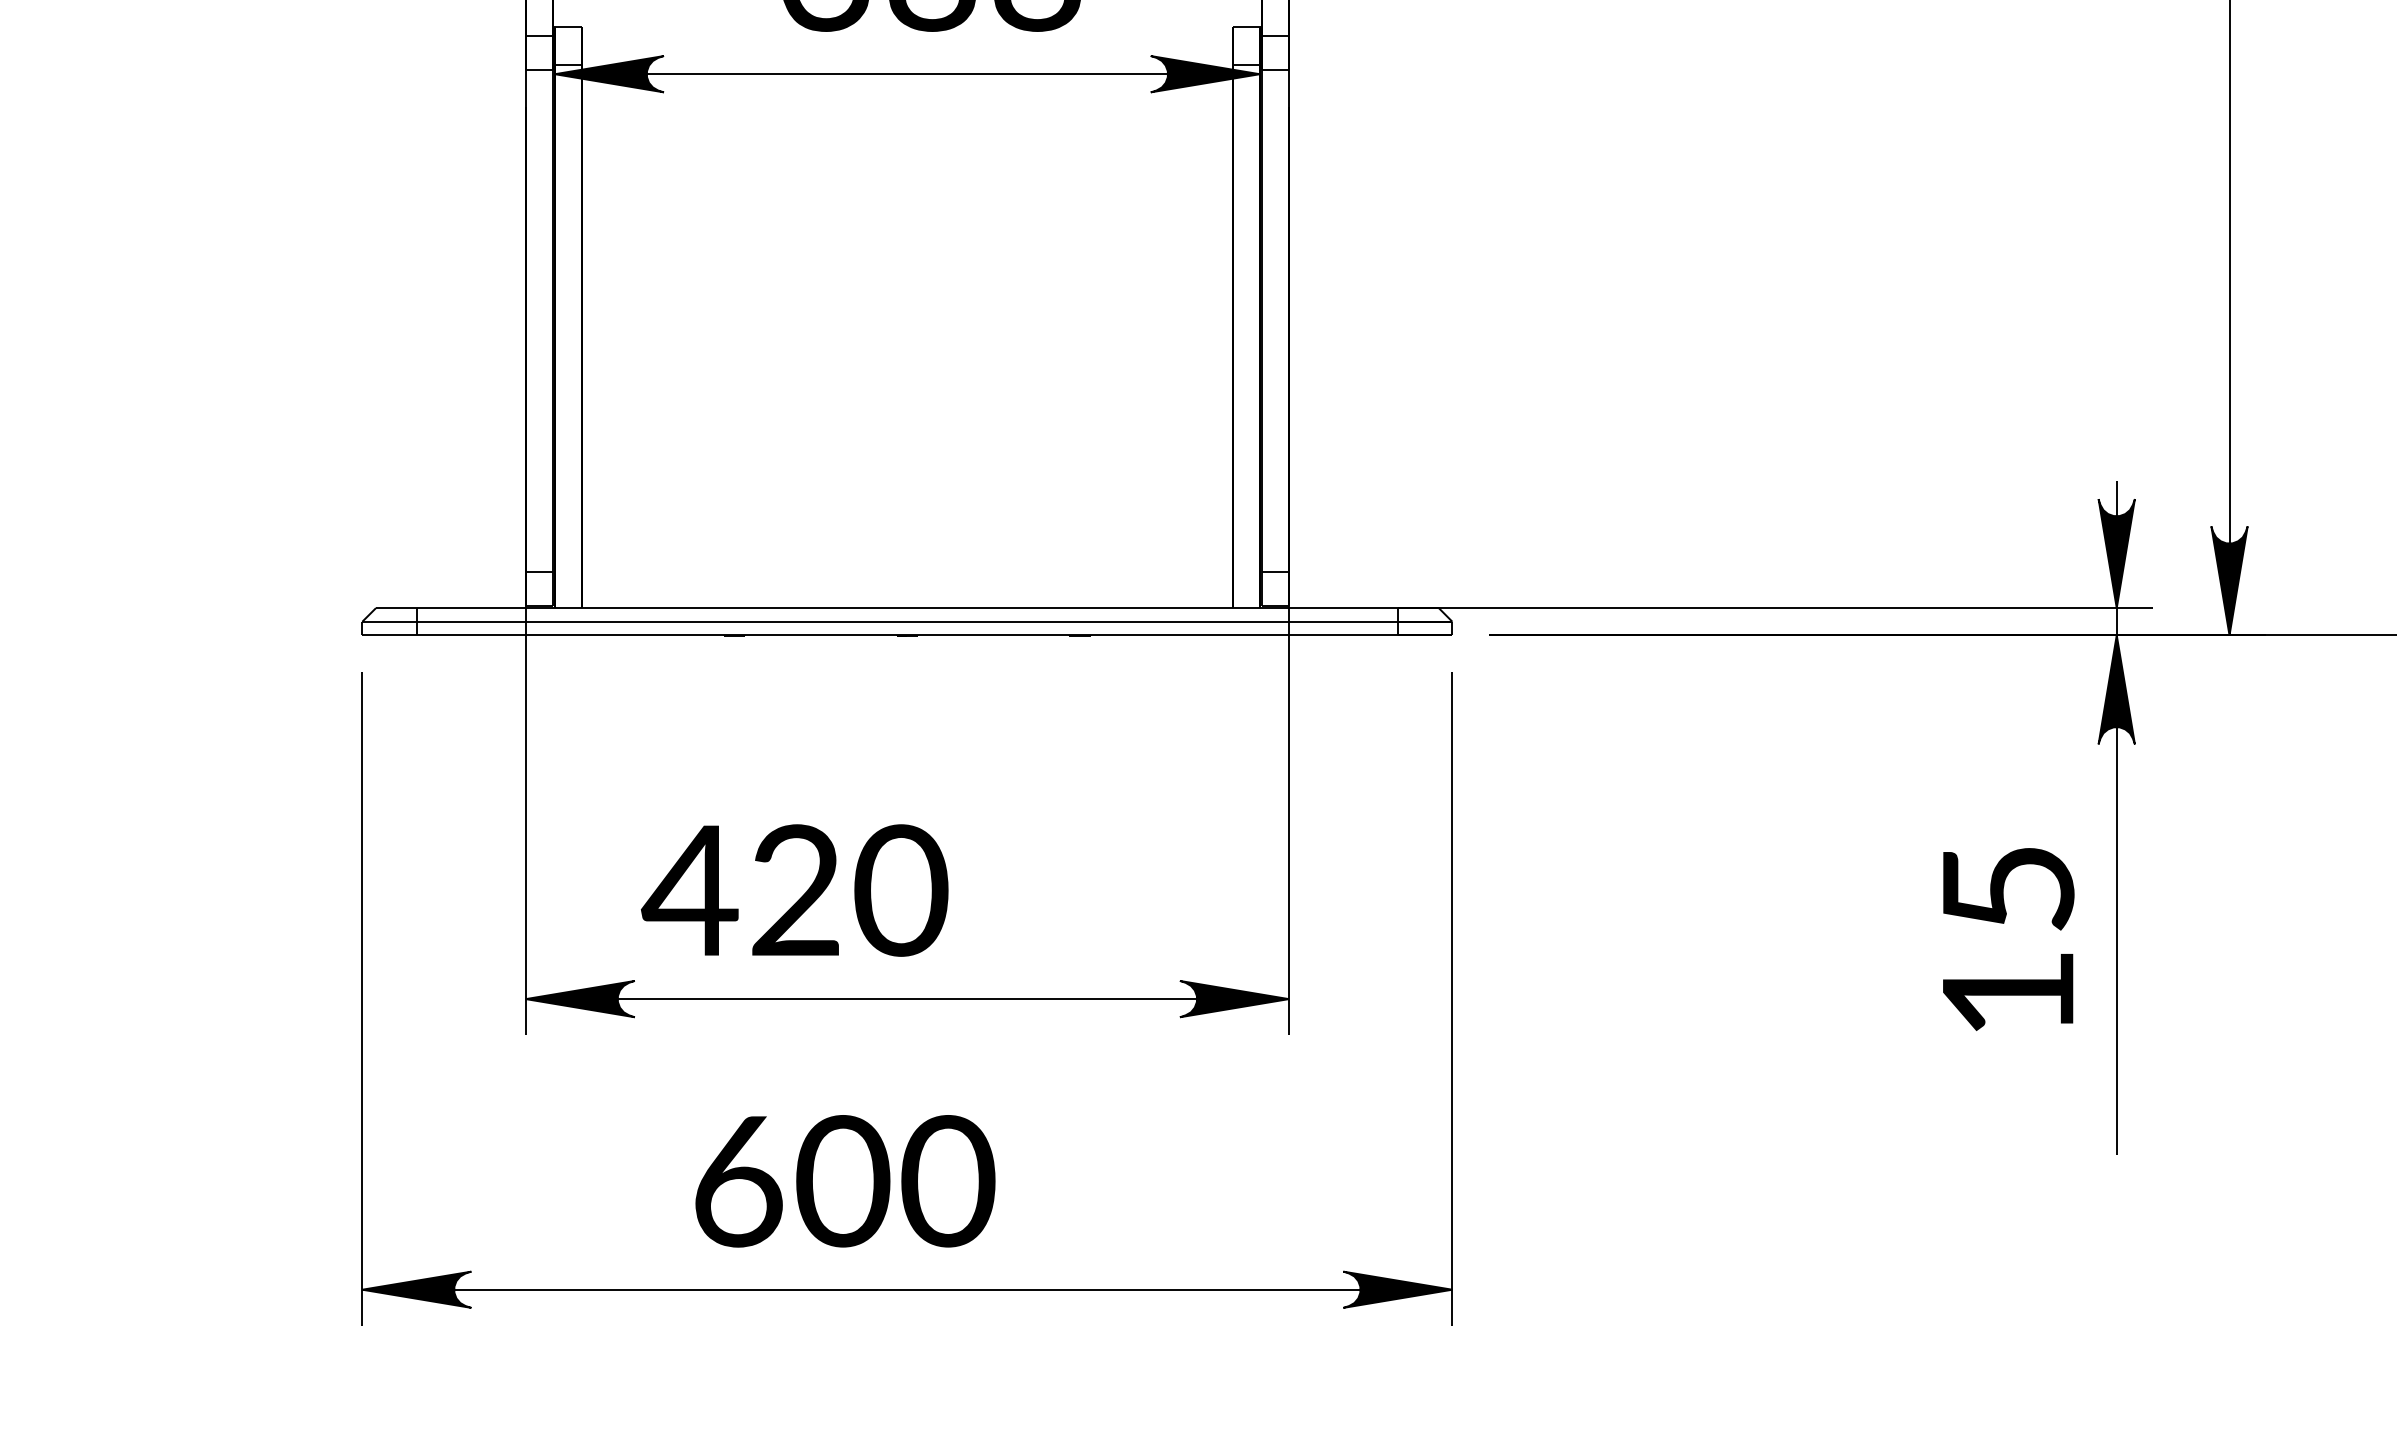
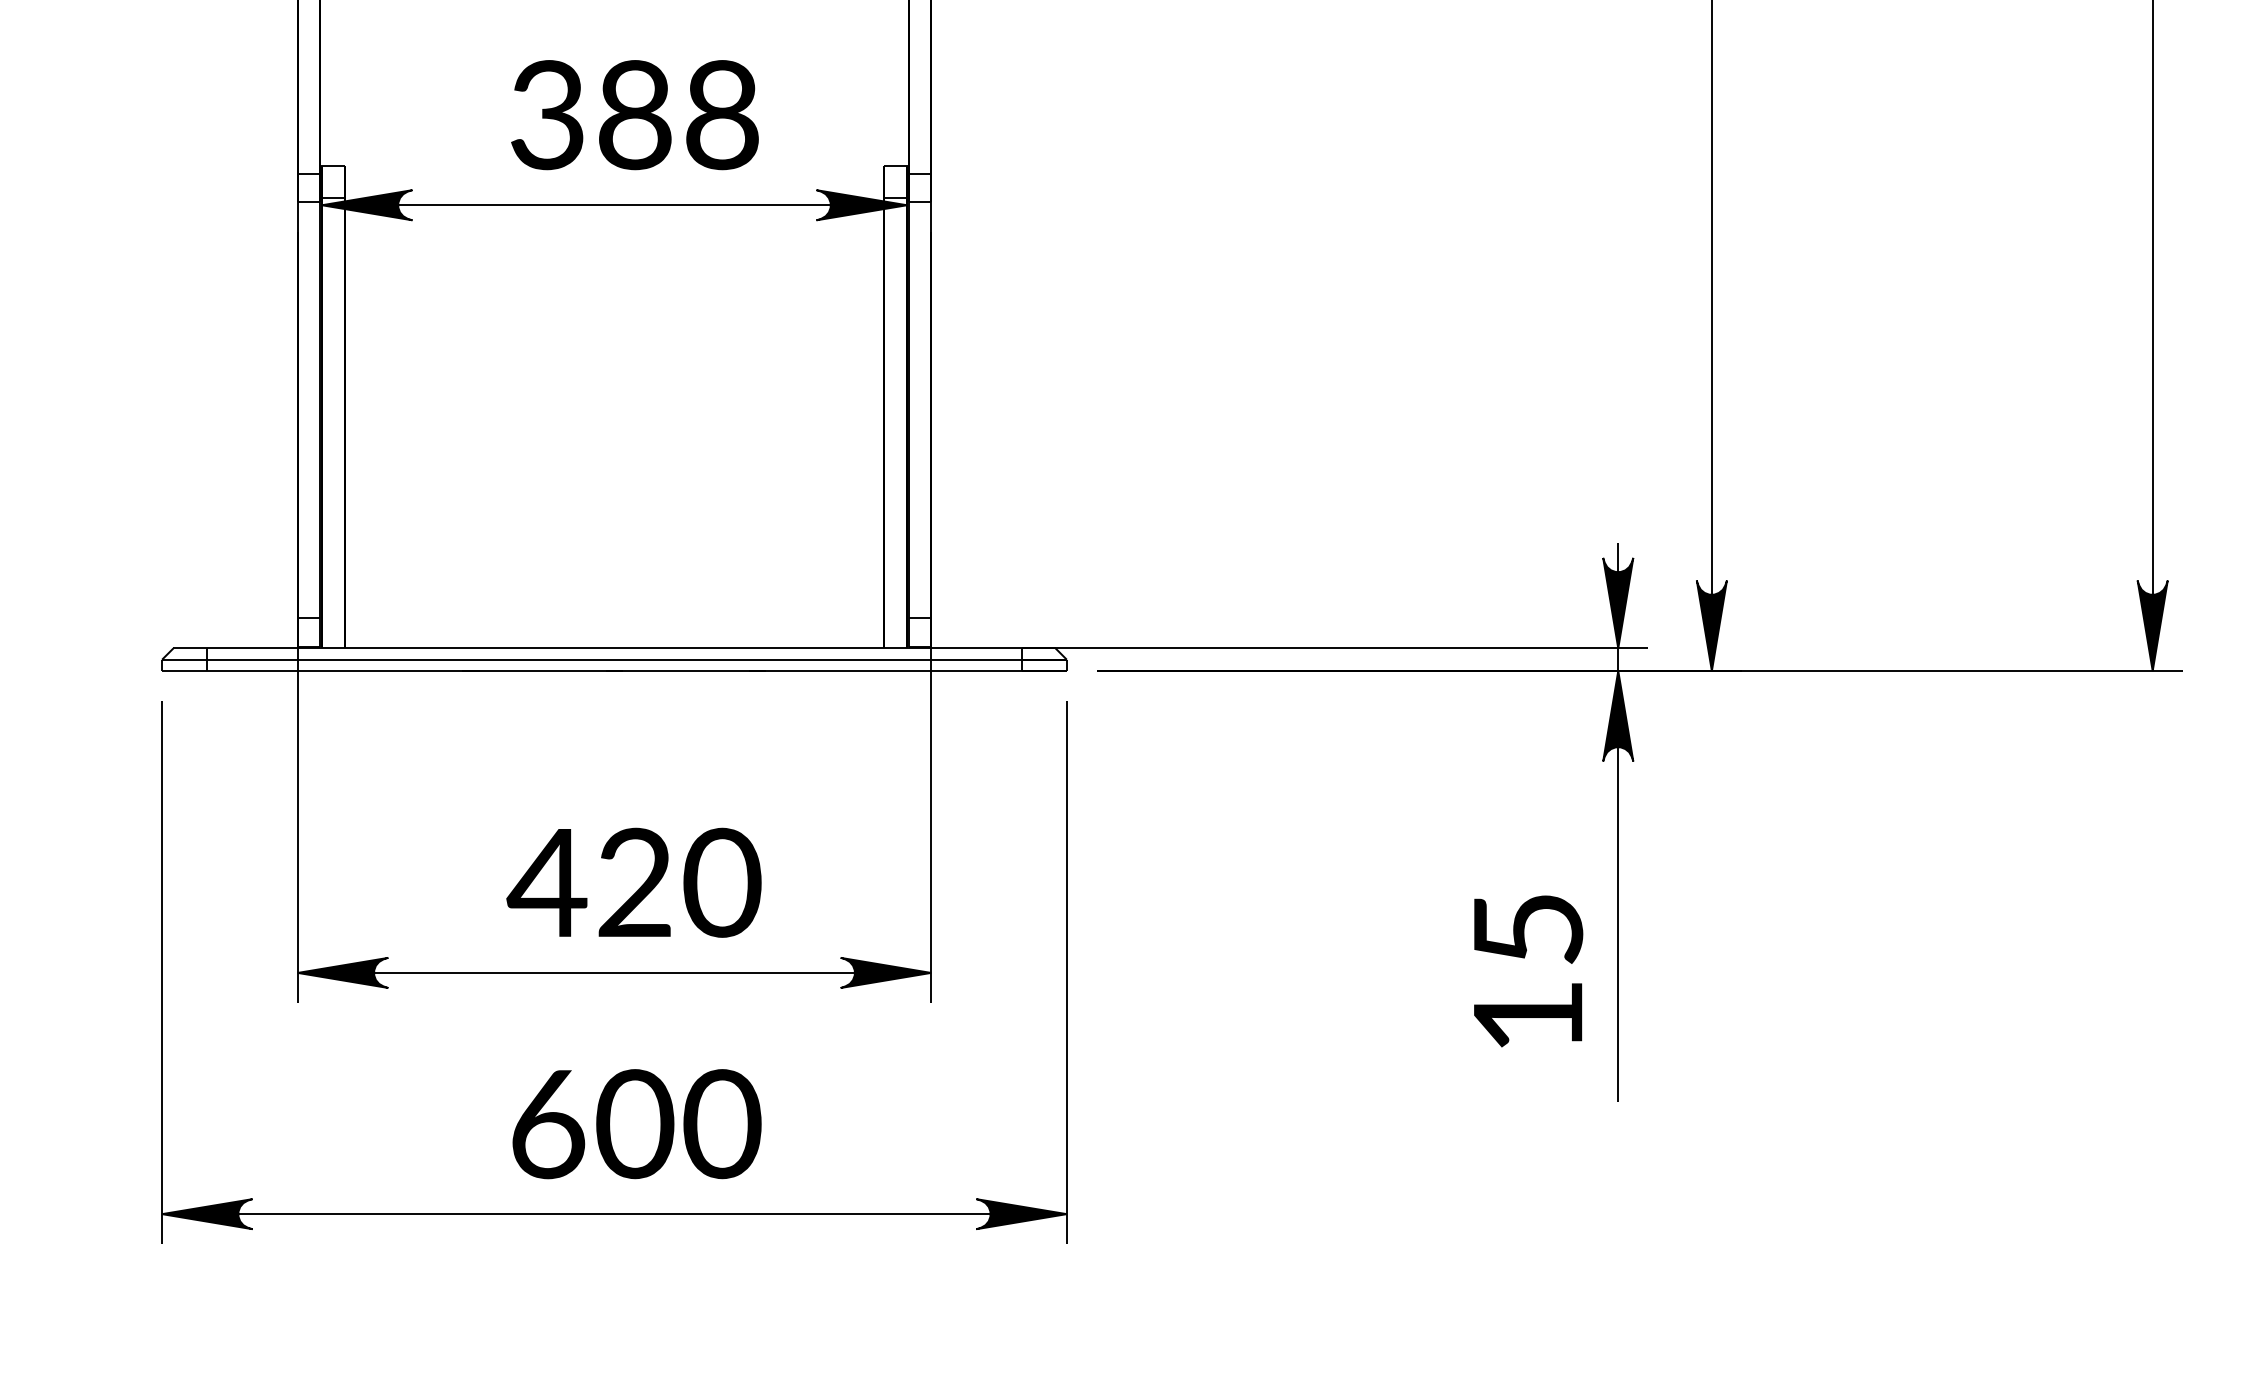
text: (794, 890) -> (633, 882), moved
text: (2008, 939) -> (1528, 971), moved
text: (844, 1181) -> (636, 1124), moved

